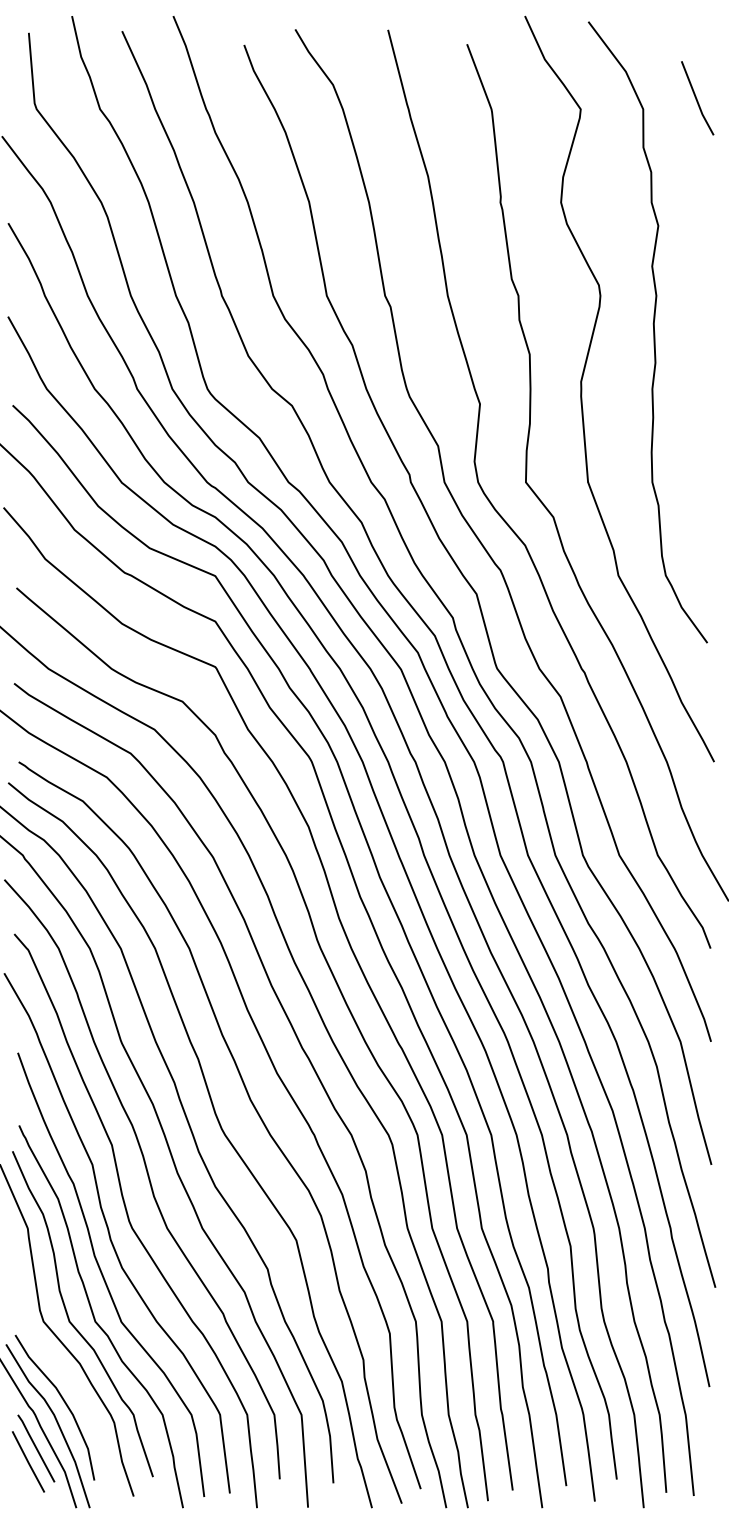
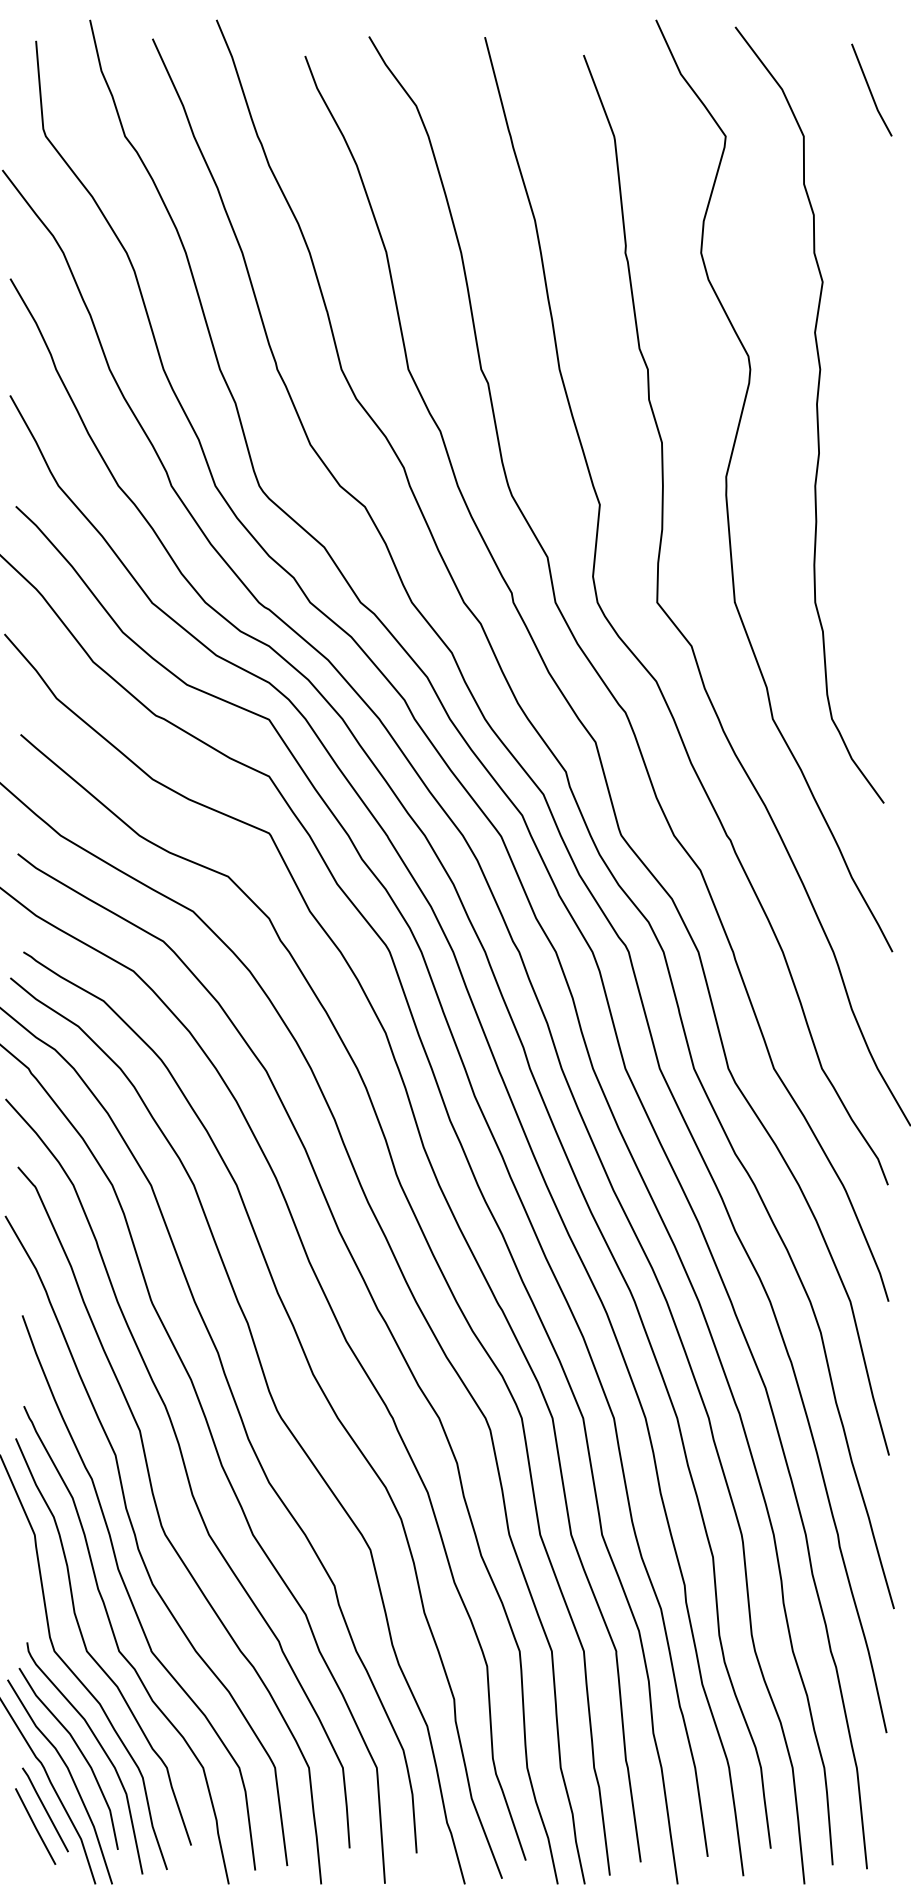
line: (697, 98) -> (871, 90), moved
curve: (79, 1397) -> (99, 1746), added

